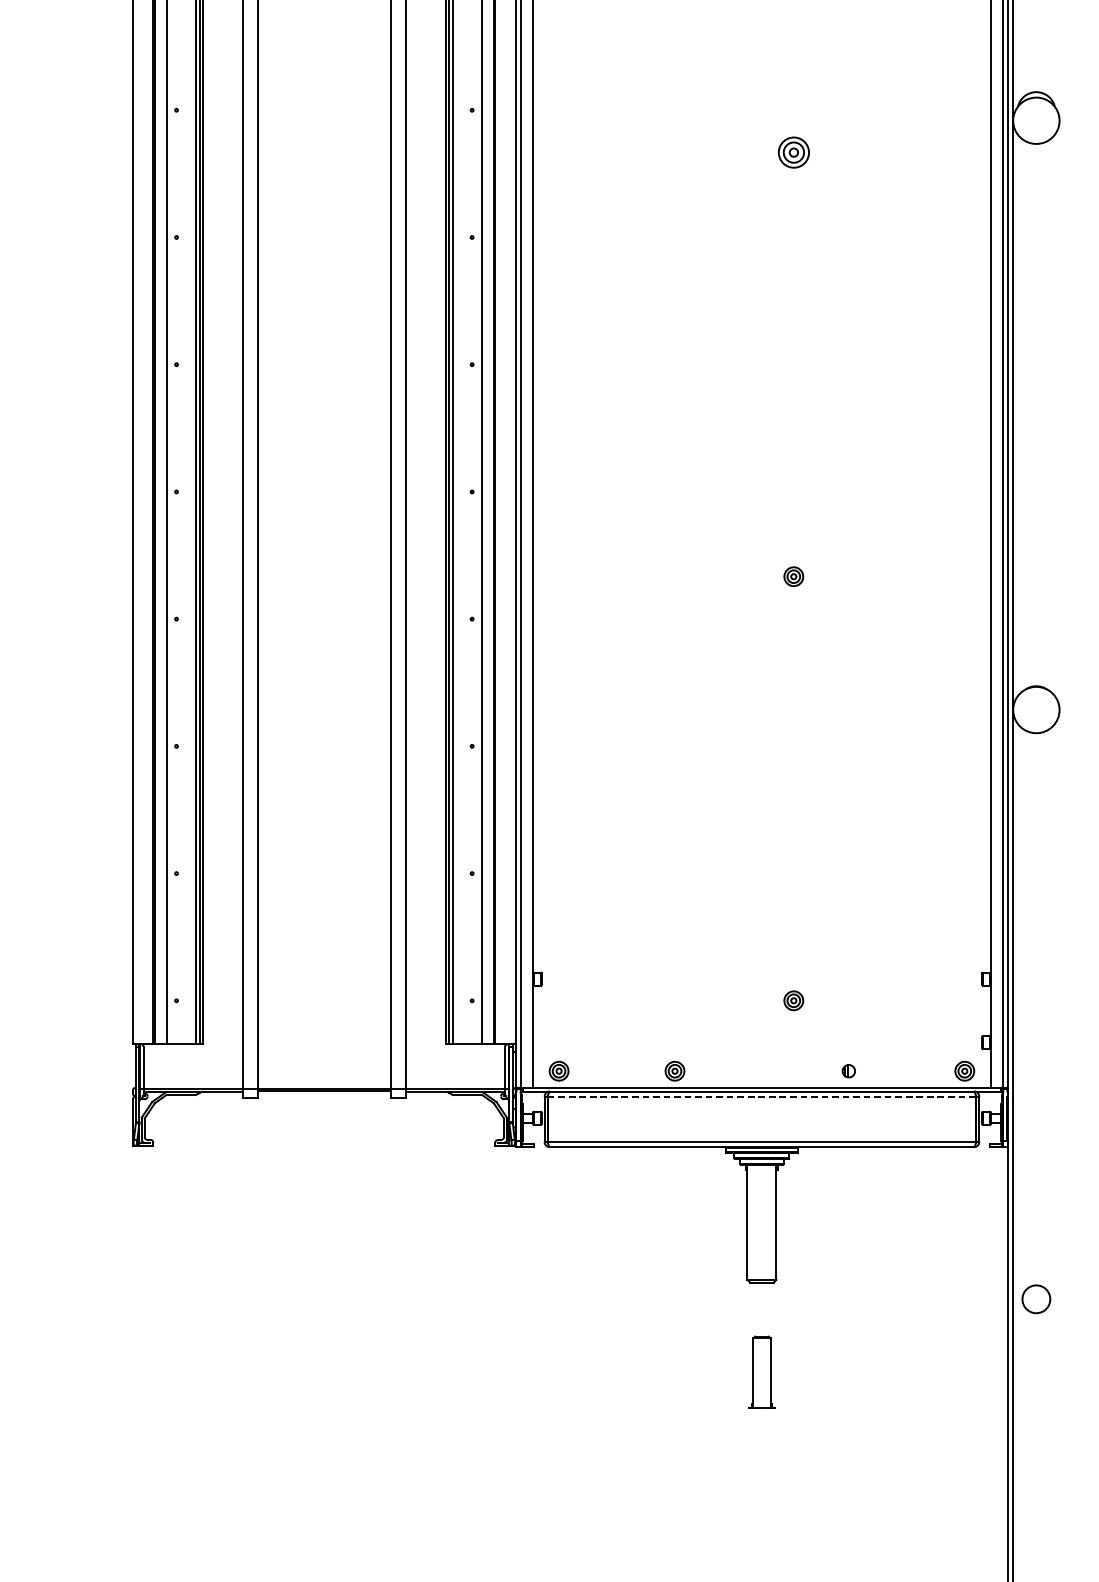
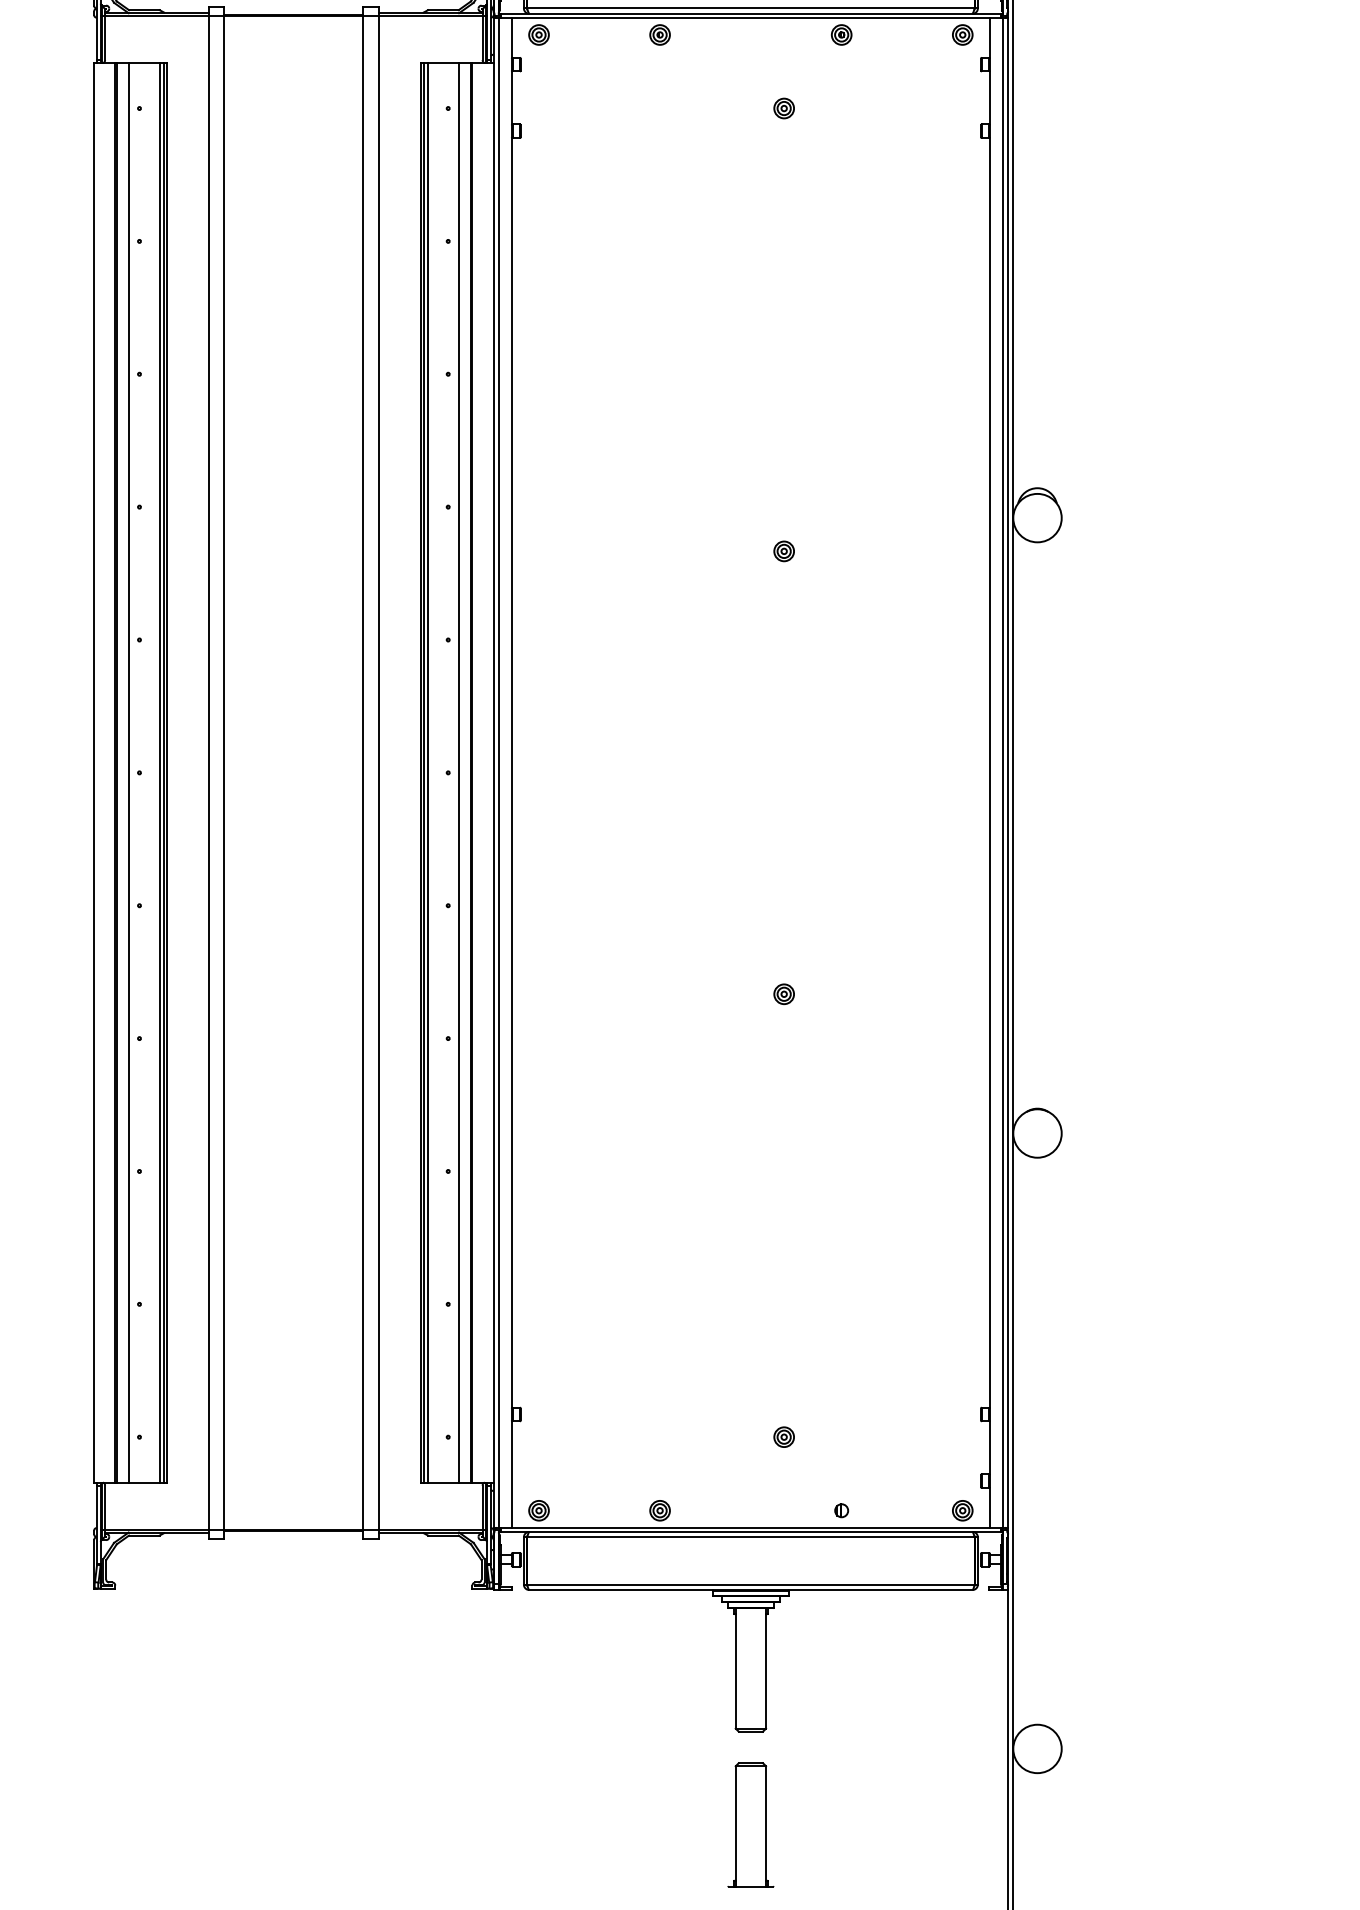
part: (793, 152) -> (783, 551), size x0.62
line: (761, 1096) -> (750, 1537), dashed -> solid
circle: (1036, 1298) -> (1037, 1748), size x1.67
part: (761, 1371) -> (750, 1824), size x1.67

